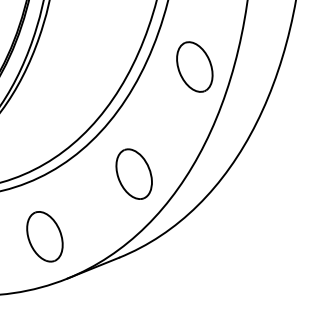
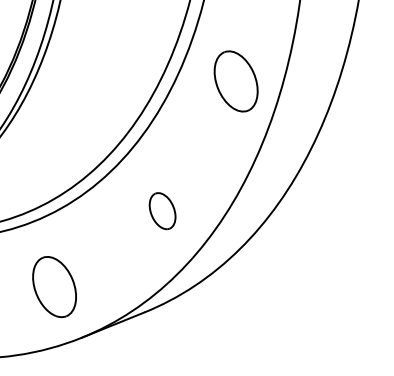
part: (133, 173) -> (161, 210), size x0.6

